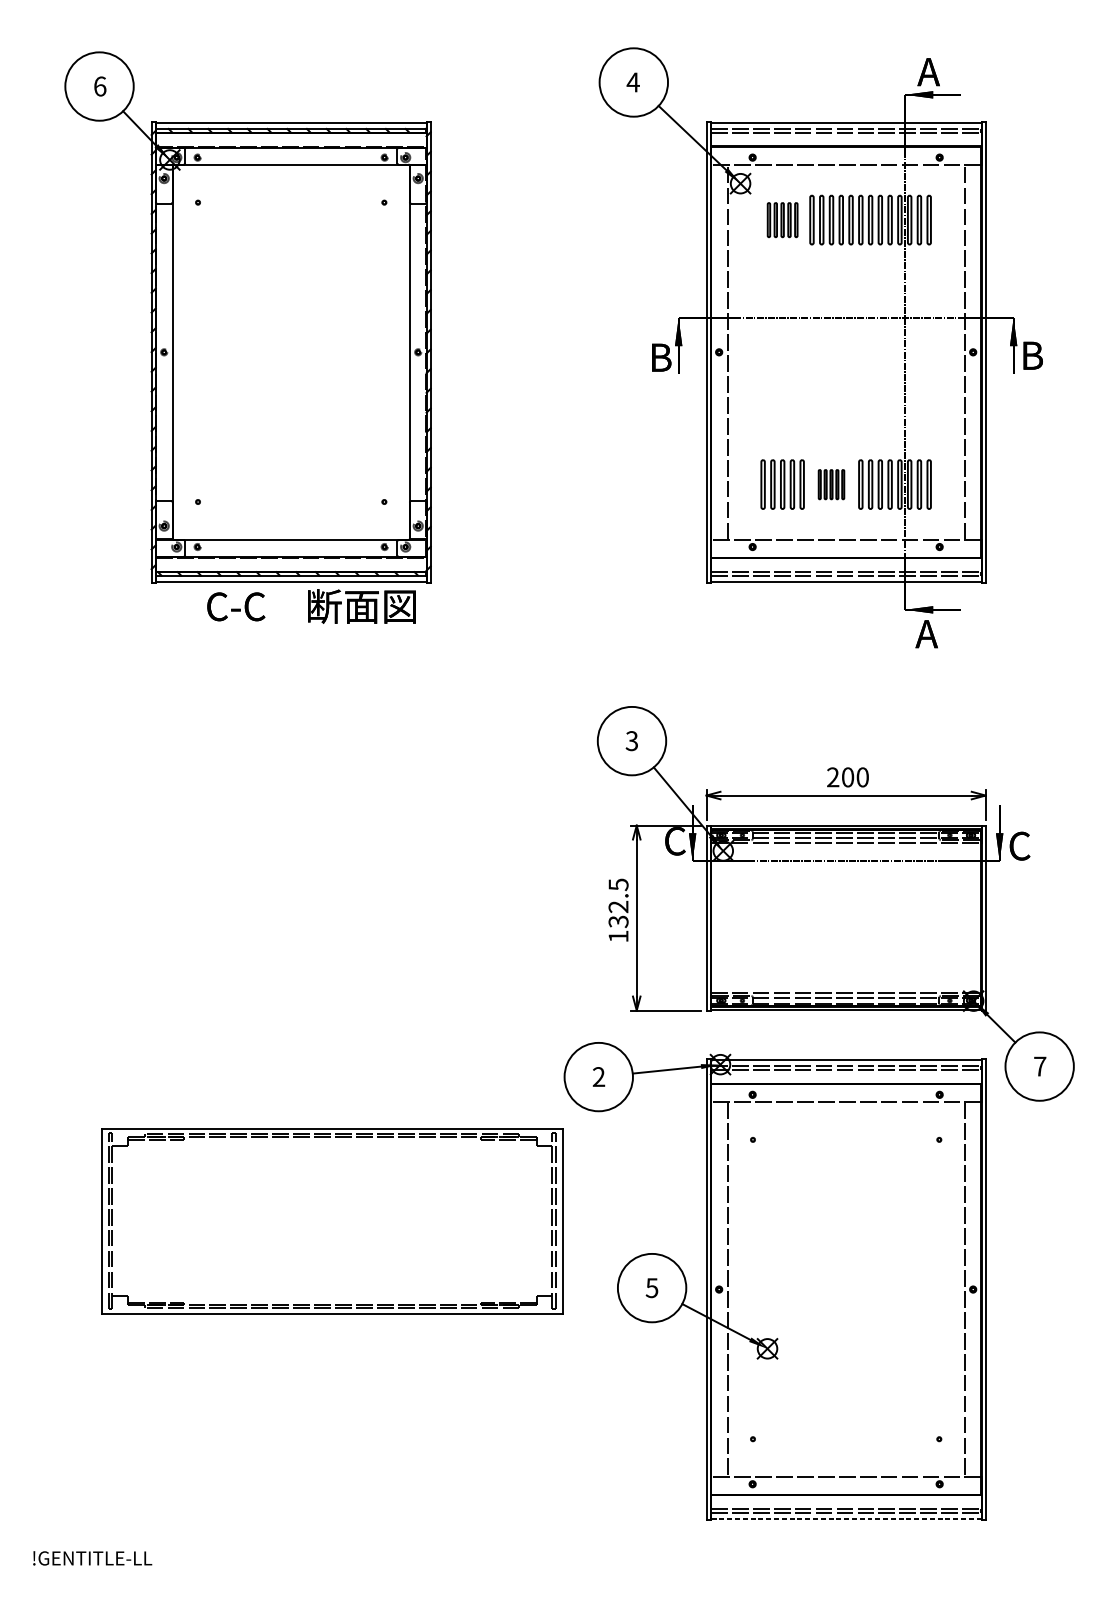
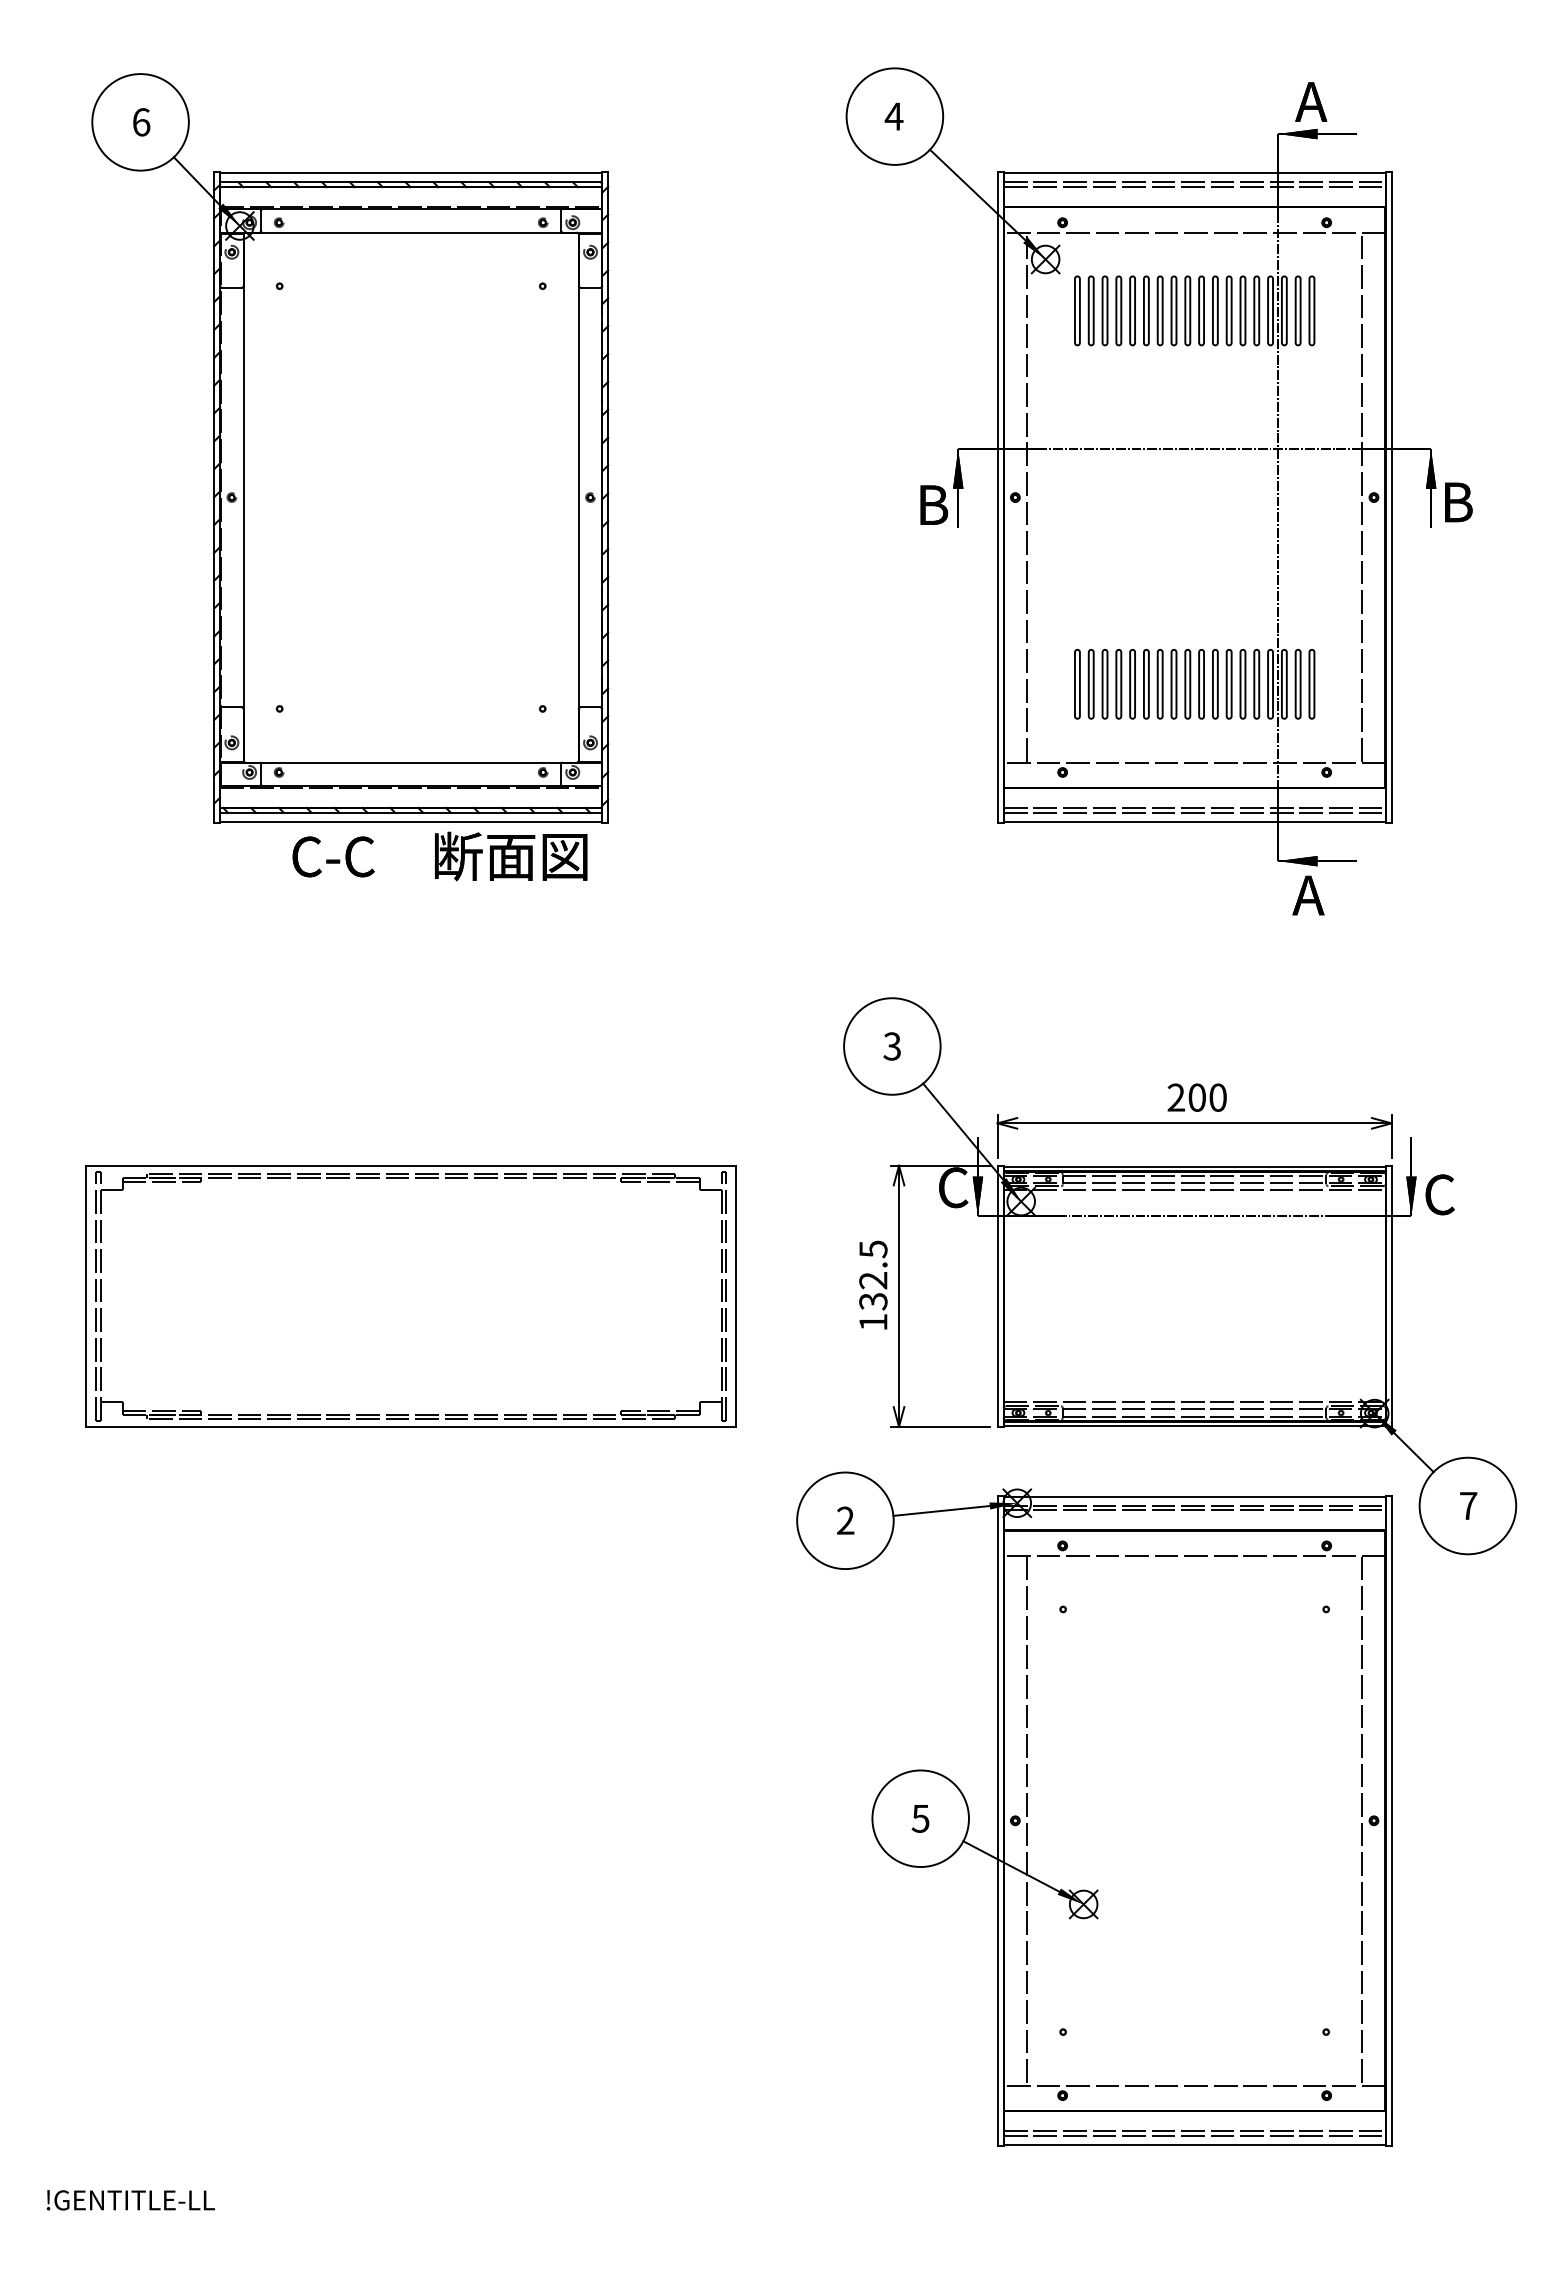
part: (782, 219) -> (1104, 310), size x1.43
part: (831, 484) -> (1173, 684), size x1.67
part: (331, 1221) -> (410, 1296), moved
line: (846, 1518) -> (1194, 2144), dashed -> solid

